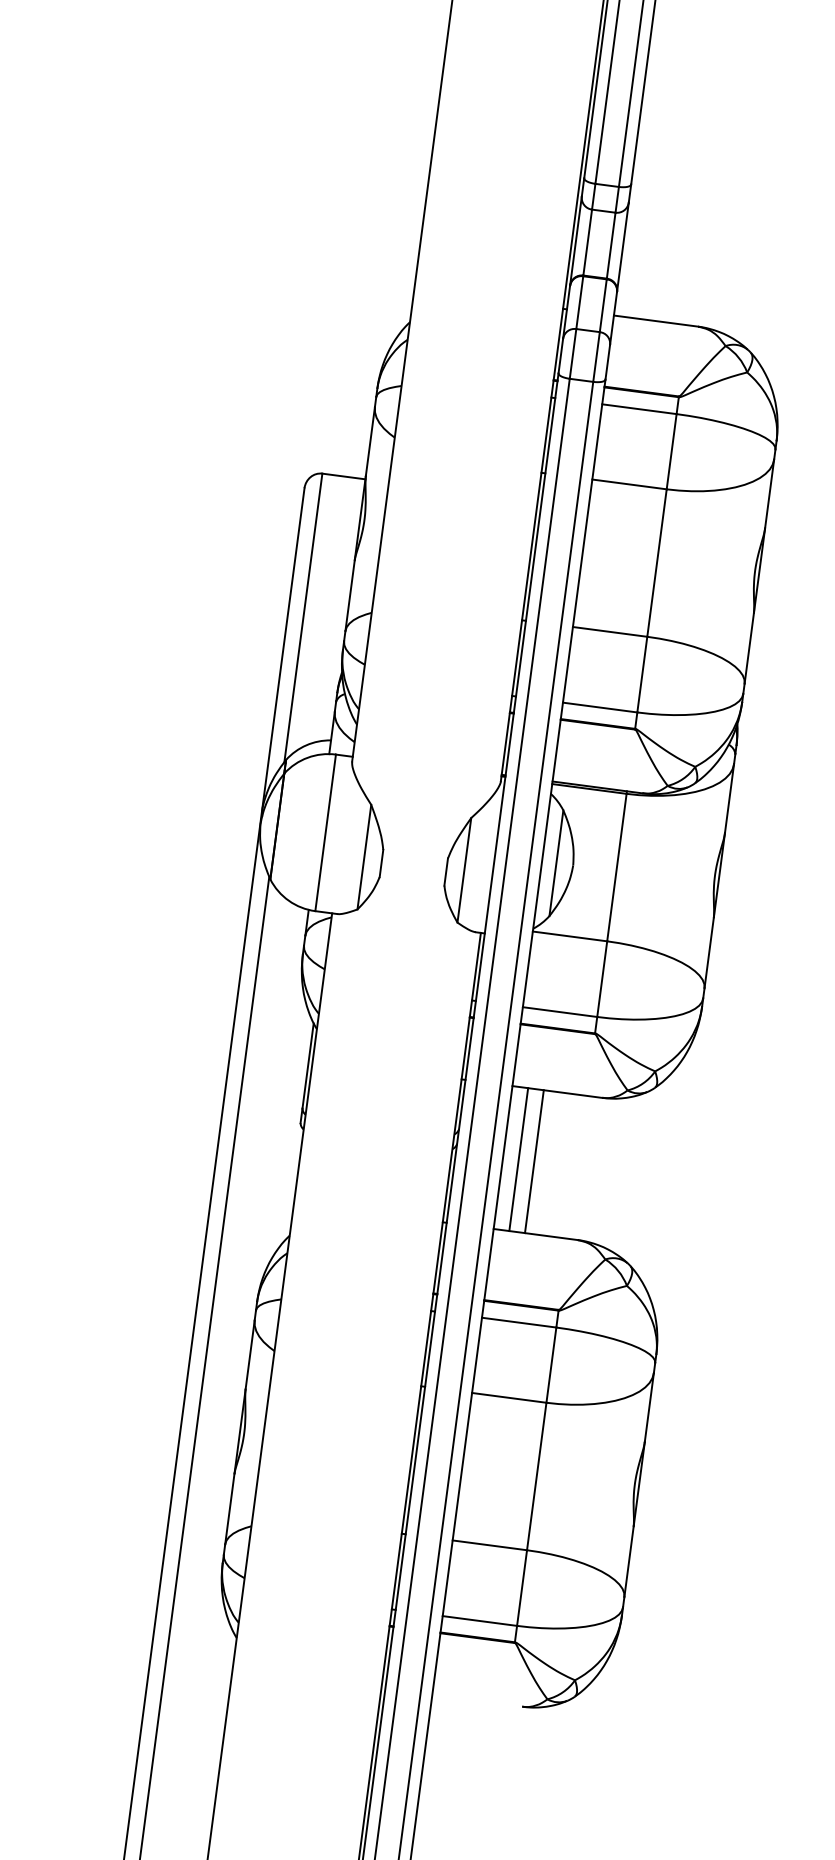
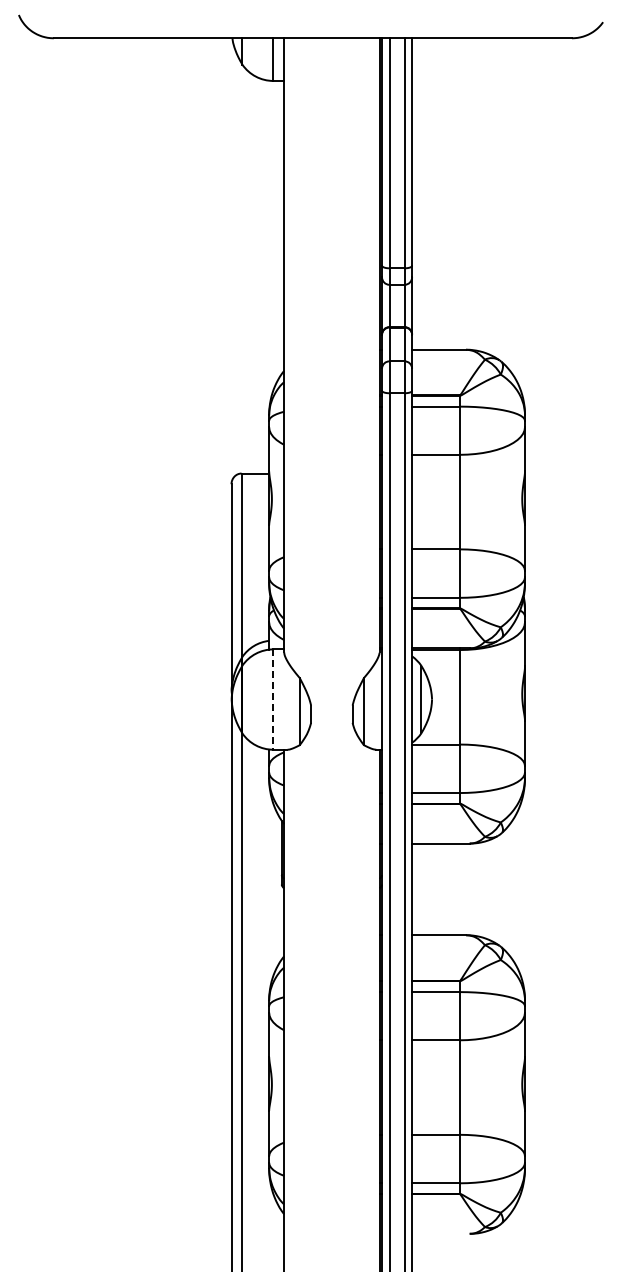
line: (325, 834) -> (273, 700), solid -> dashed
line: (519, 1159) -> (422, 889), removed
line: (534, 1161) -> (432, 889), removed

